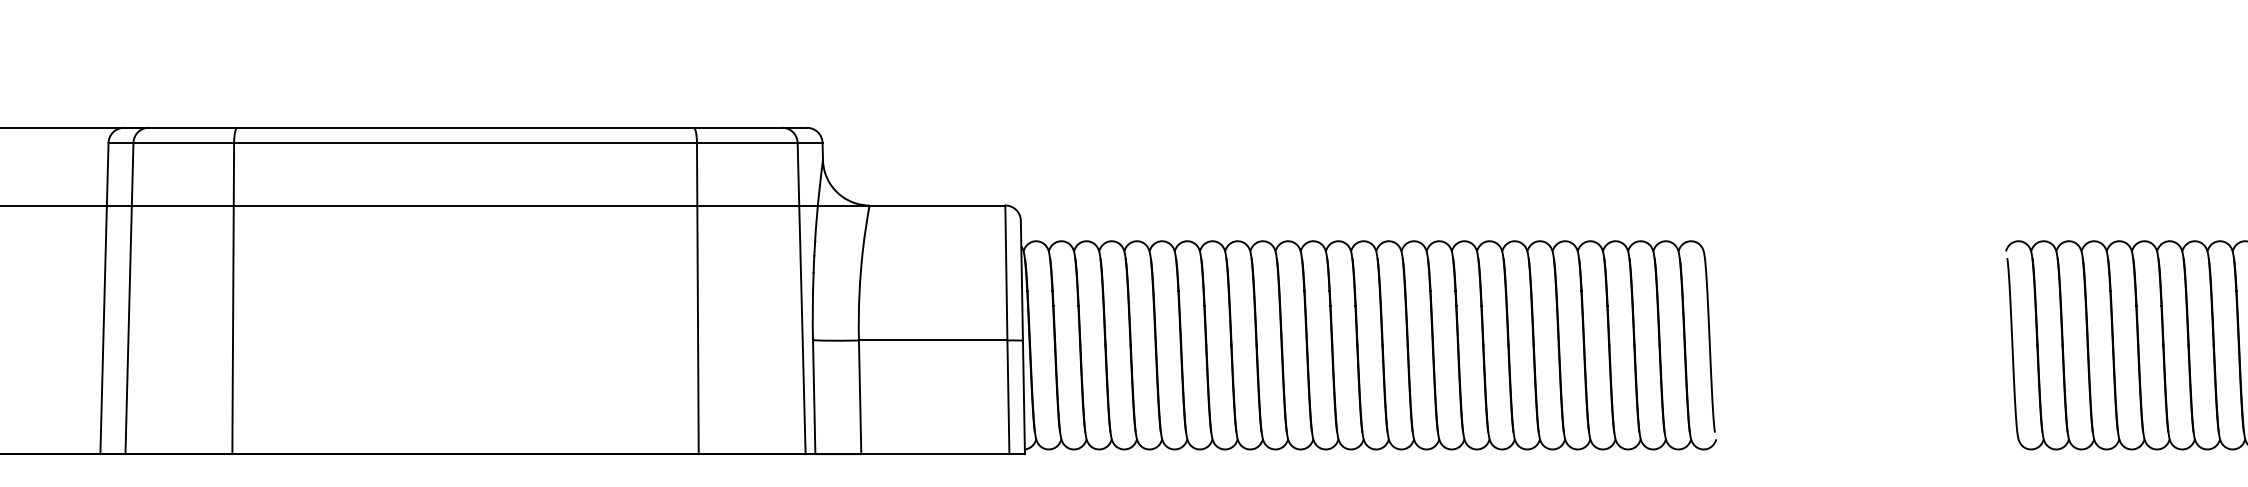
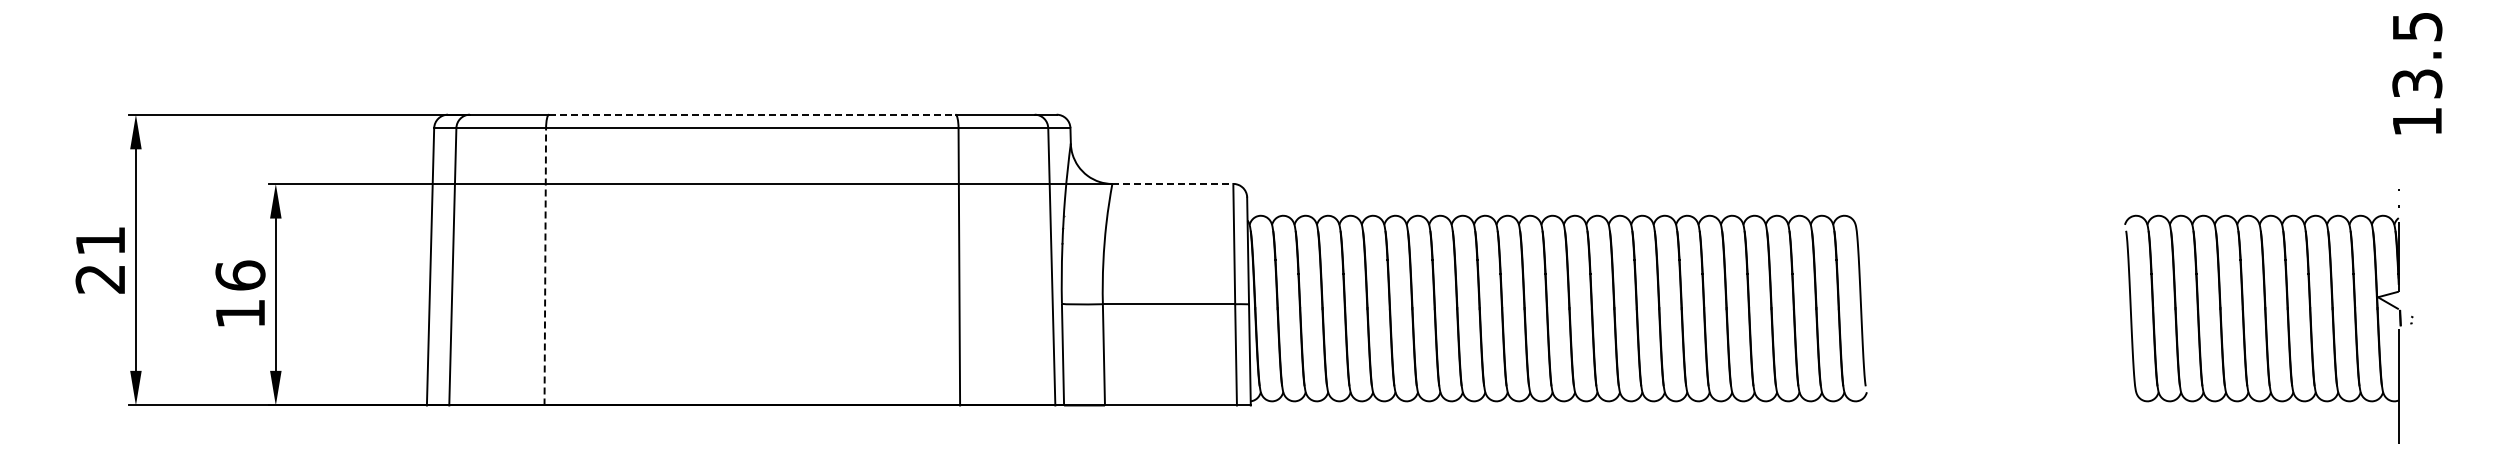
line: (465, 127) -> (752, 114), solid -> dashed
line: (938, 205) -> (1173, 183), solid -> dashed
line: (233, 298) -> (545, 266), solid -> dashed

